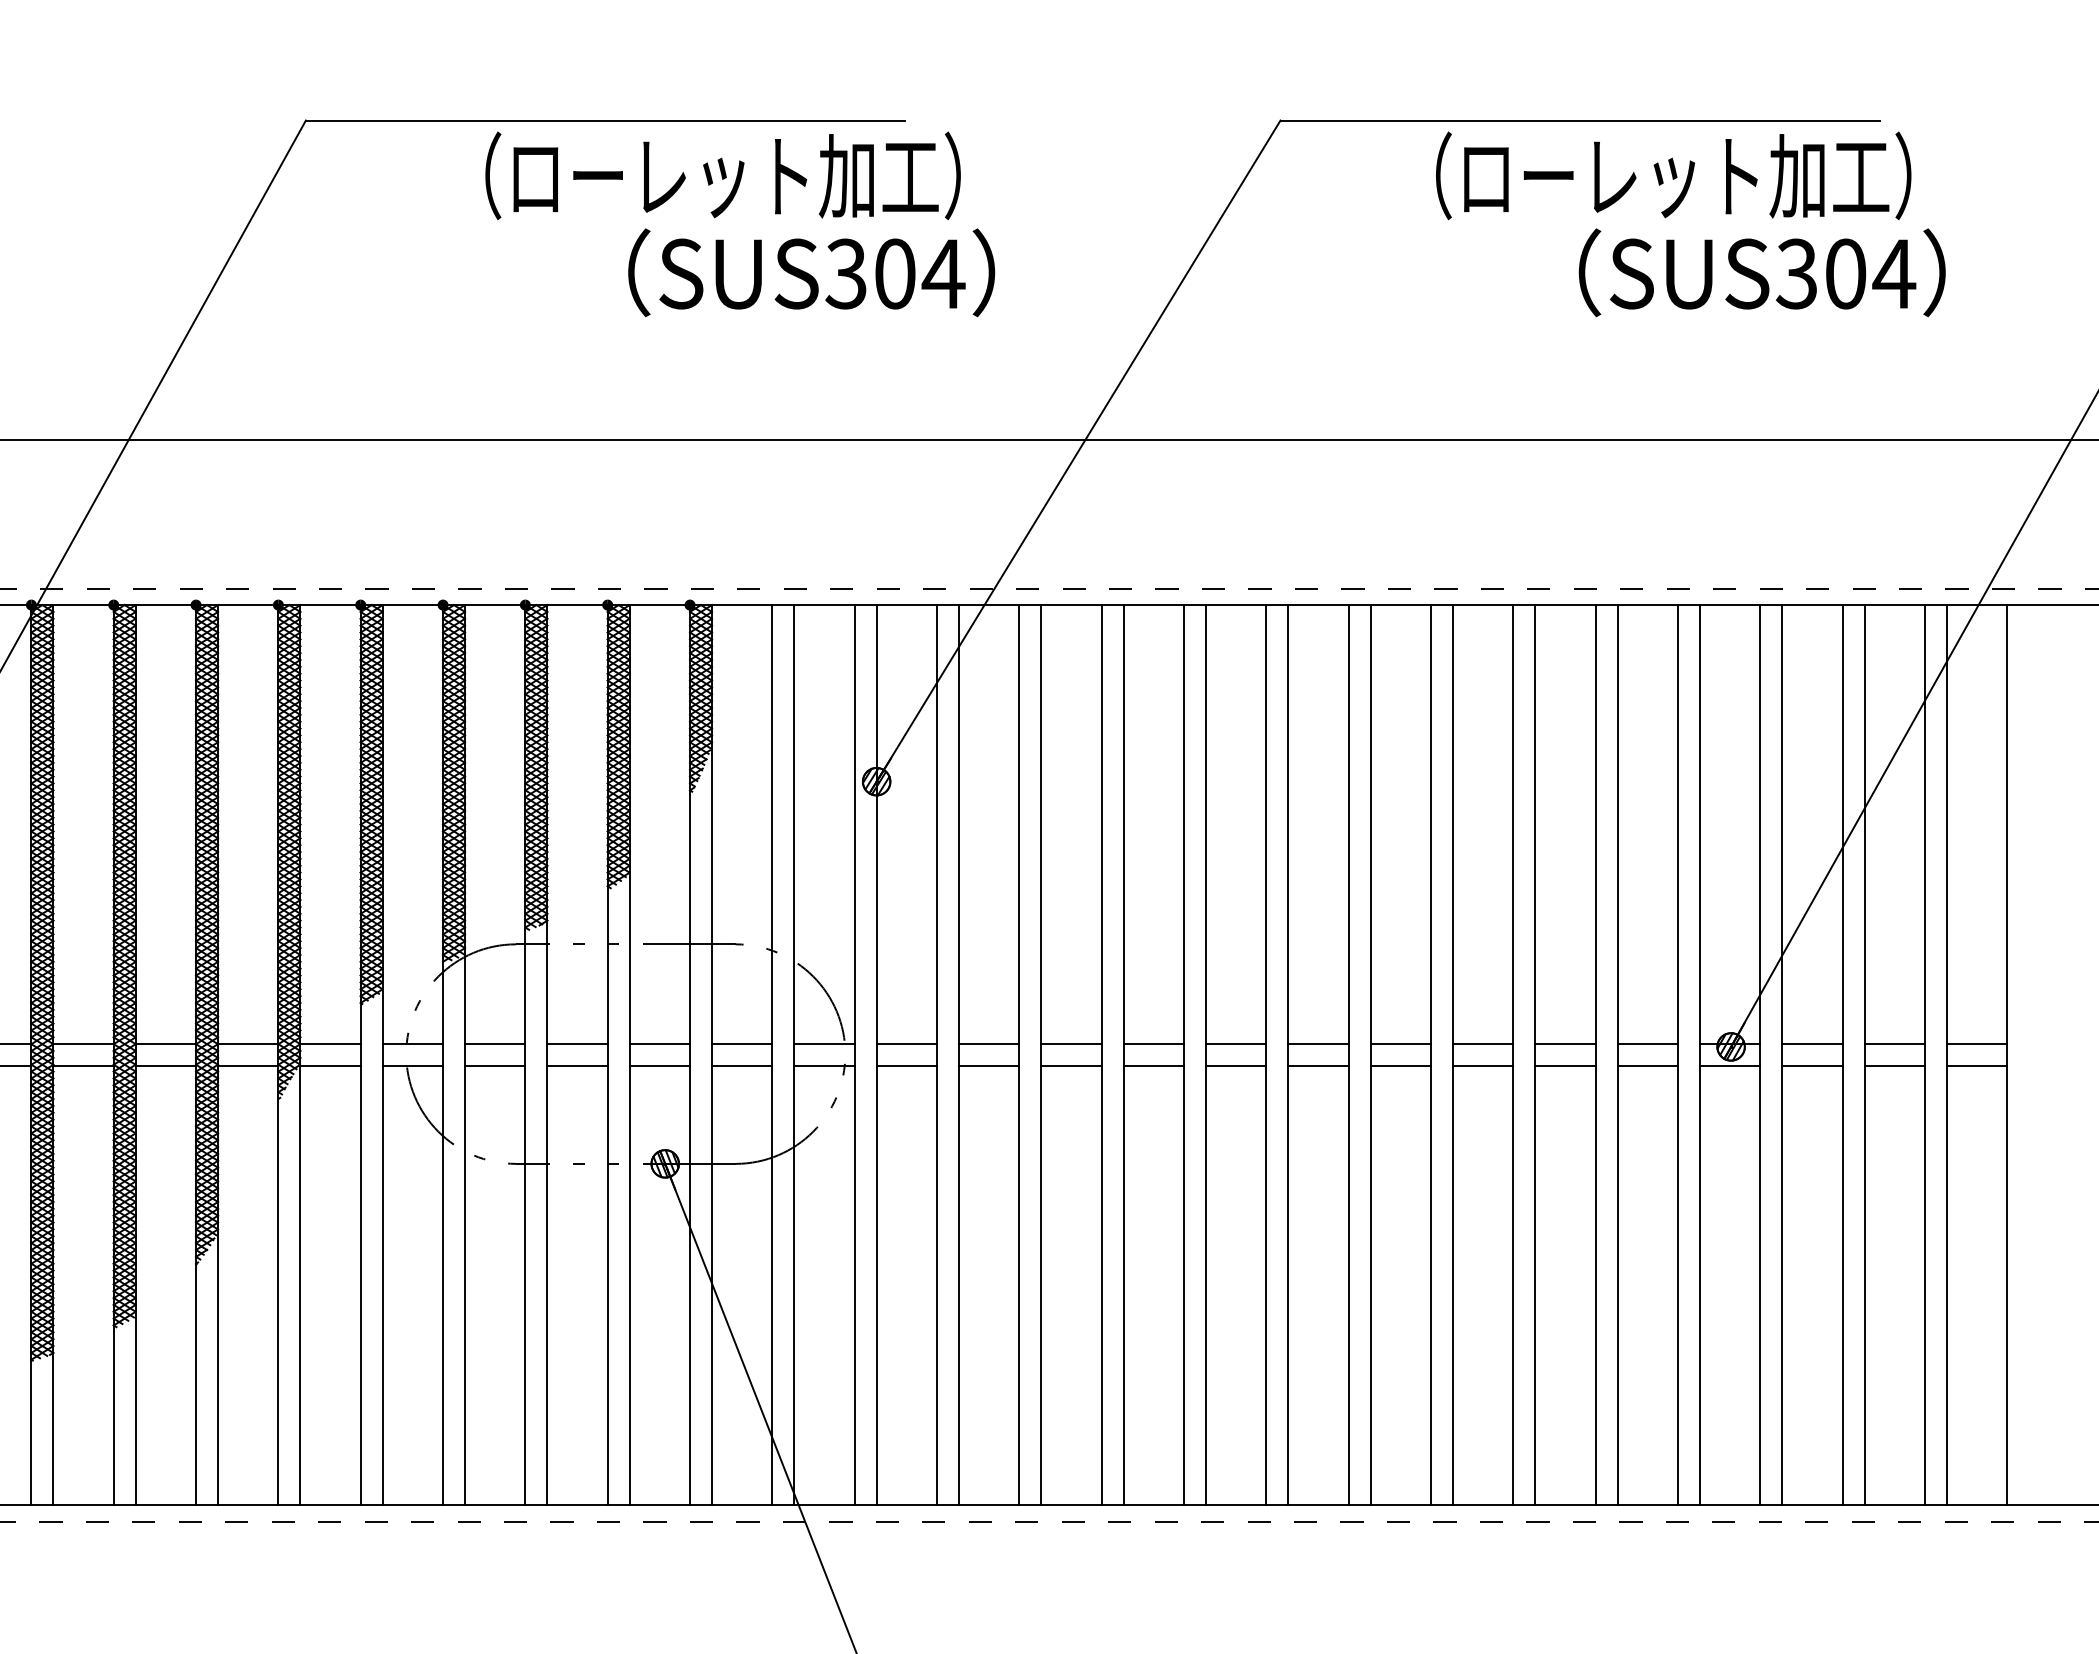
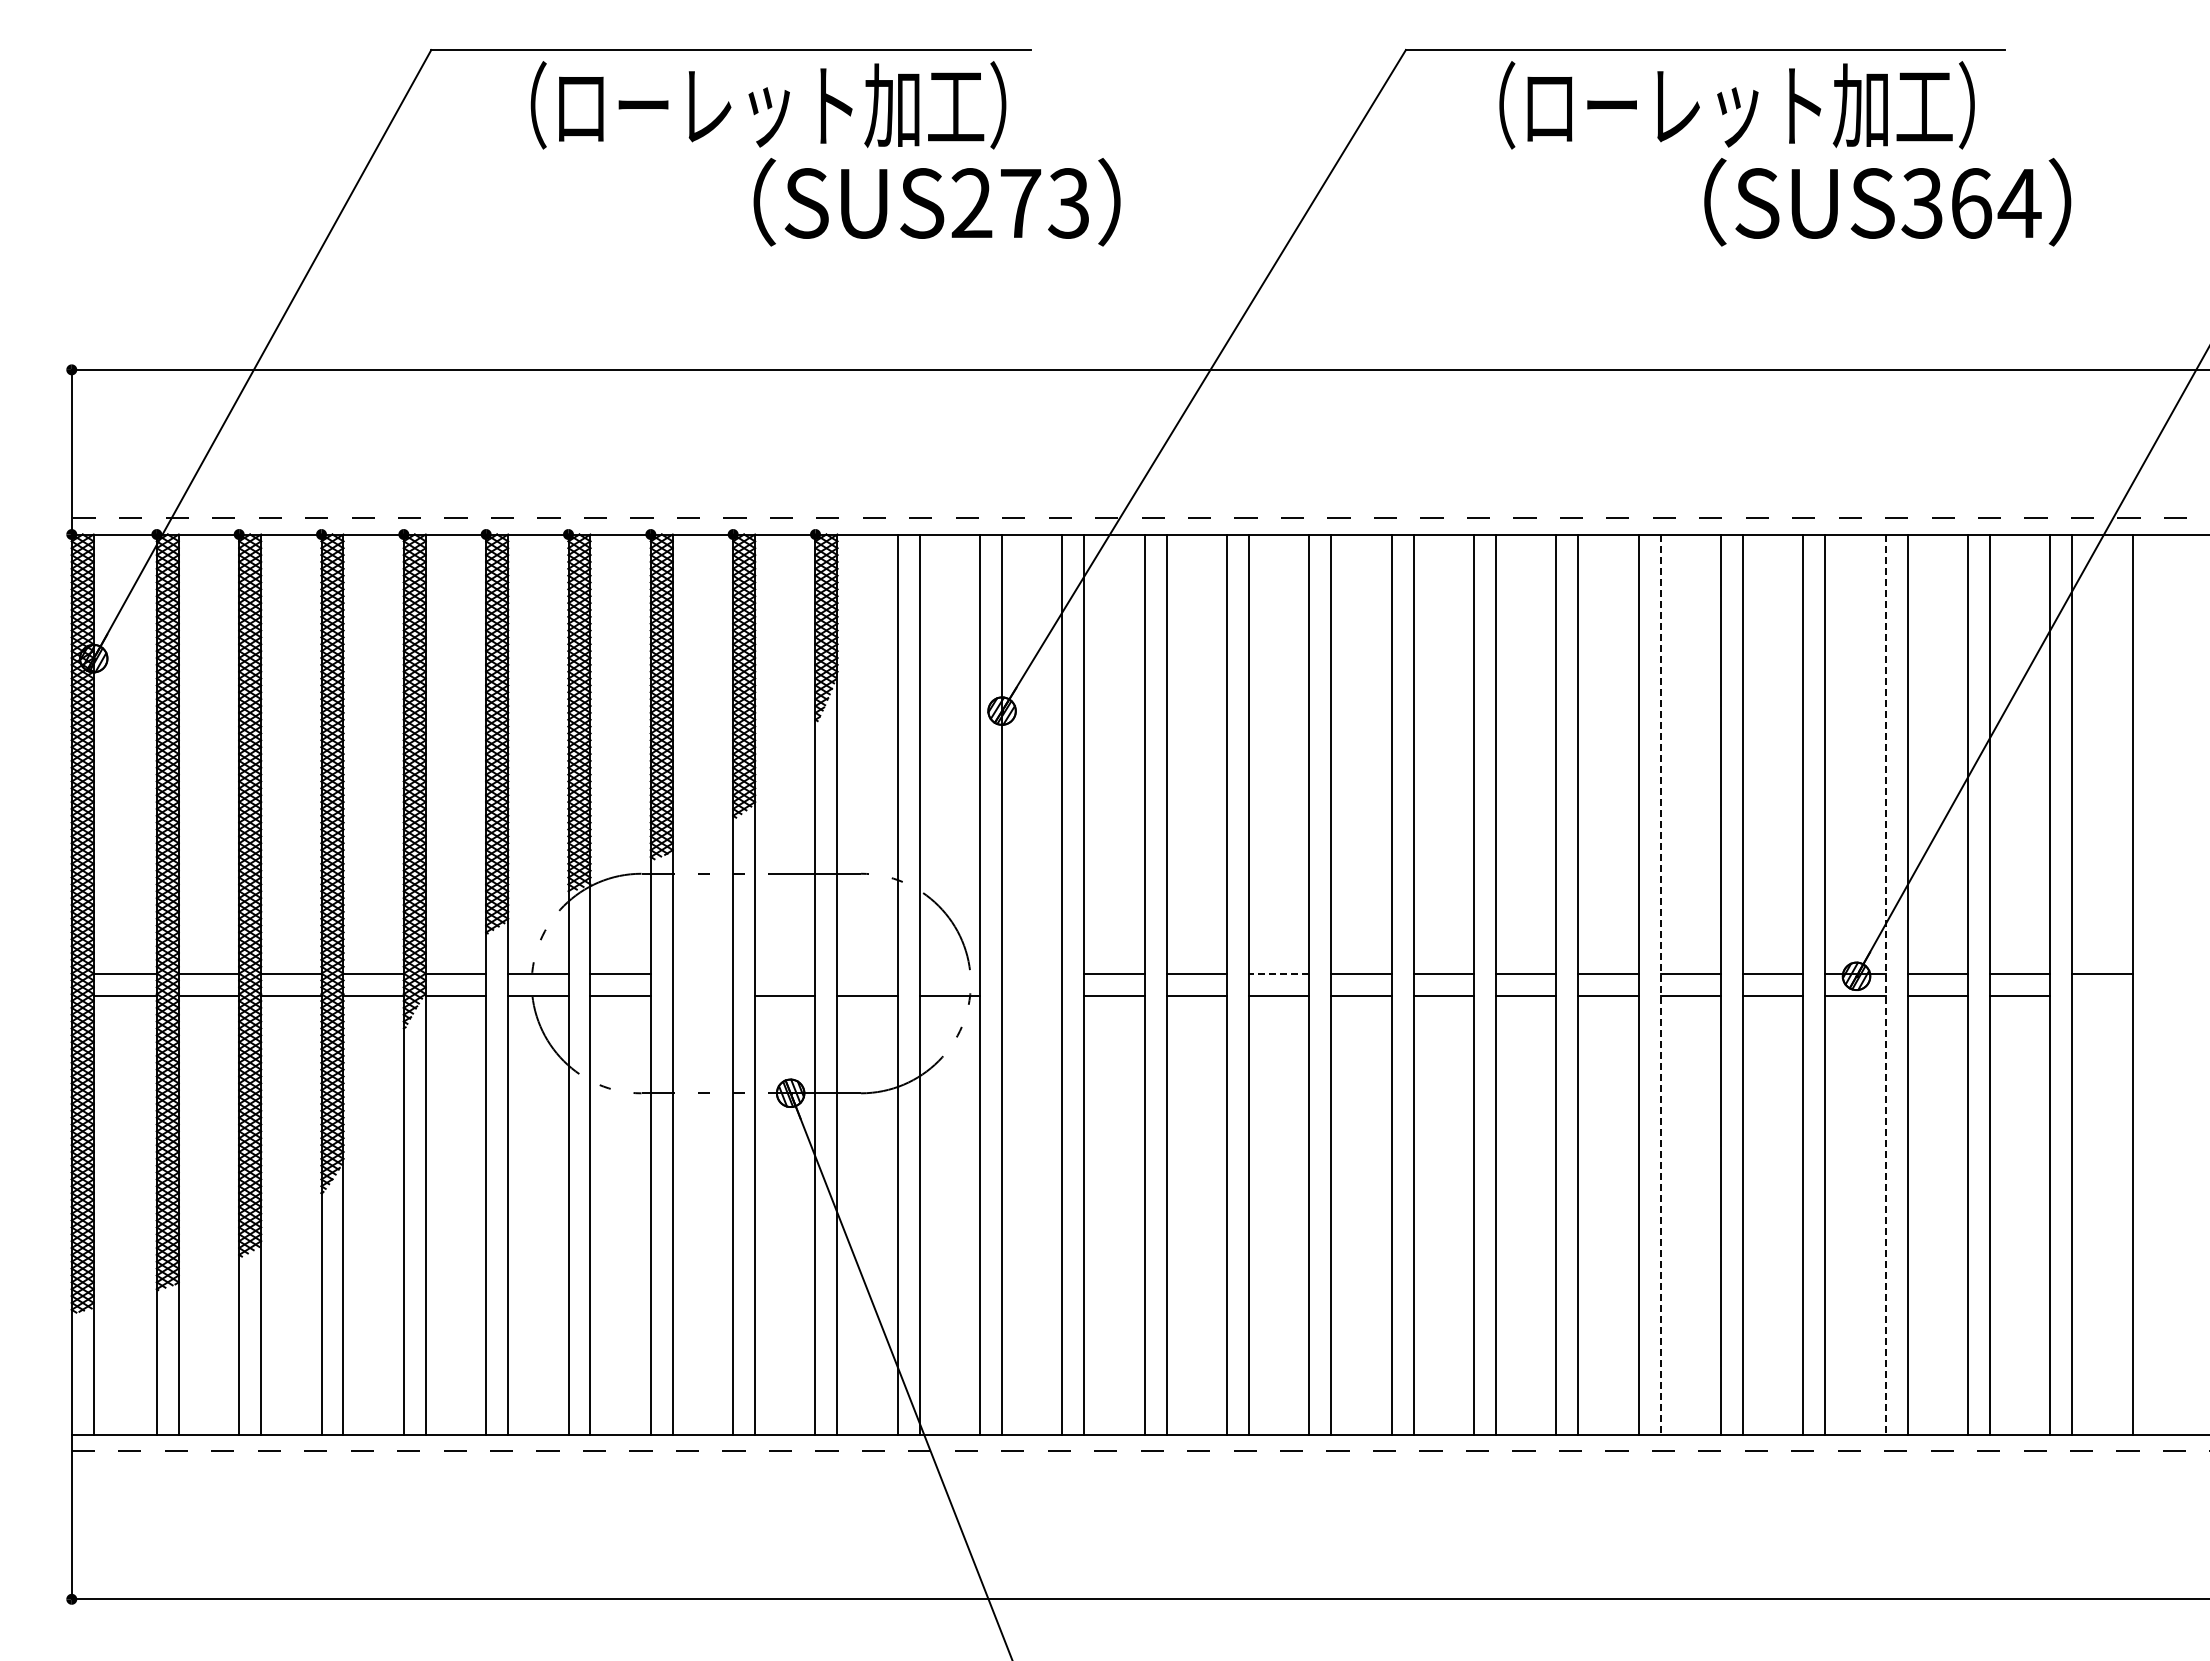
text: (723, 176) -> (768, 105), moved
text: (1673, 176) -> (1736, 105), moved
text: (895, 274) -> (1020, 203), SUS304 -> SUS273
text: (1846, 274) -> (1971, 203), SUS304 -> SUS364
line: (577, 1044) -> (702, 973), removed
line: (660, 1044) -> (785, 973), removed
line: (742, 1044) -> (867, 973), removed
line: (824, 1044) -> (949, 973), removed
line: (907, 1044) -> (1032, 973), removed
line: (1153, 1044) -> (1278, 973), solid -> dashed
line: (1535, 1056) -> (1660, 985), solid -> dashed
line: (1760, 1056) -> (1885, 985), solid -> dashed
line: (577, 1066) -> (702, 995), removed
line: (907, 1066) -> (1032, 995), removed
line: (1977, 1066) -> (2102, 995), removed

